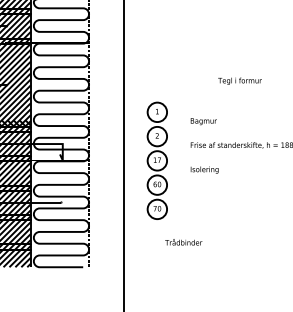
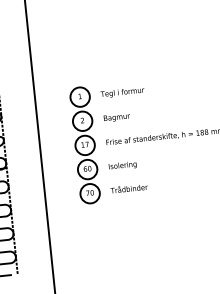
text: (239, 80) -> (121, 91), moved
part: (156, 160) -> (84, 145), moved
text: (183, 242) -> (128, 188), moved

